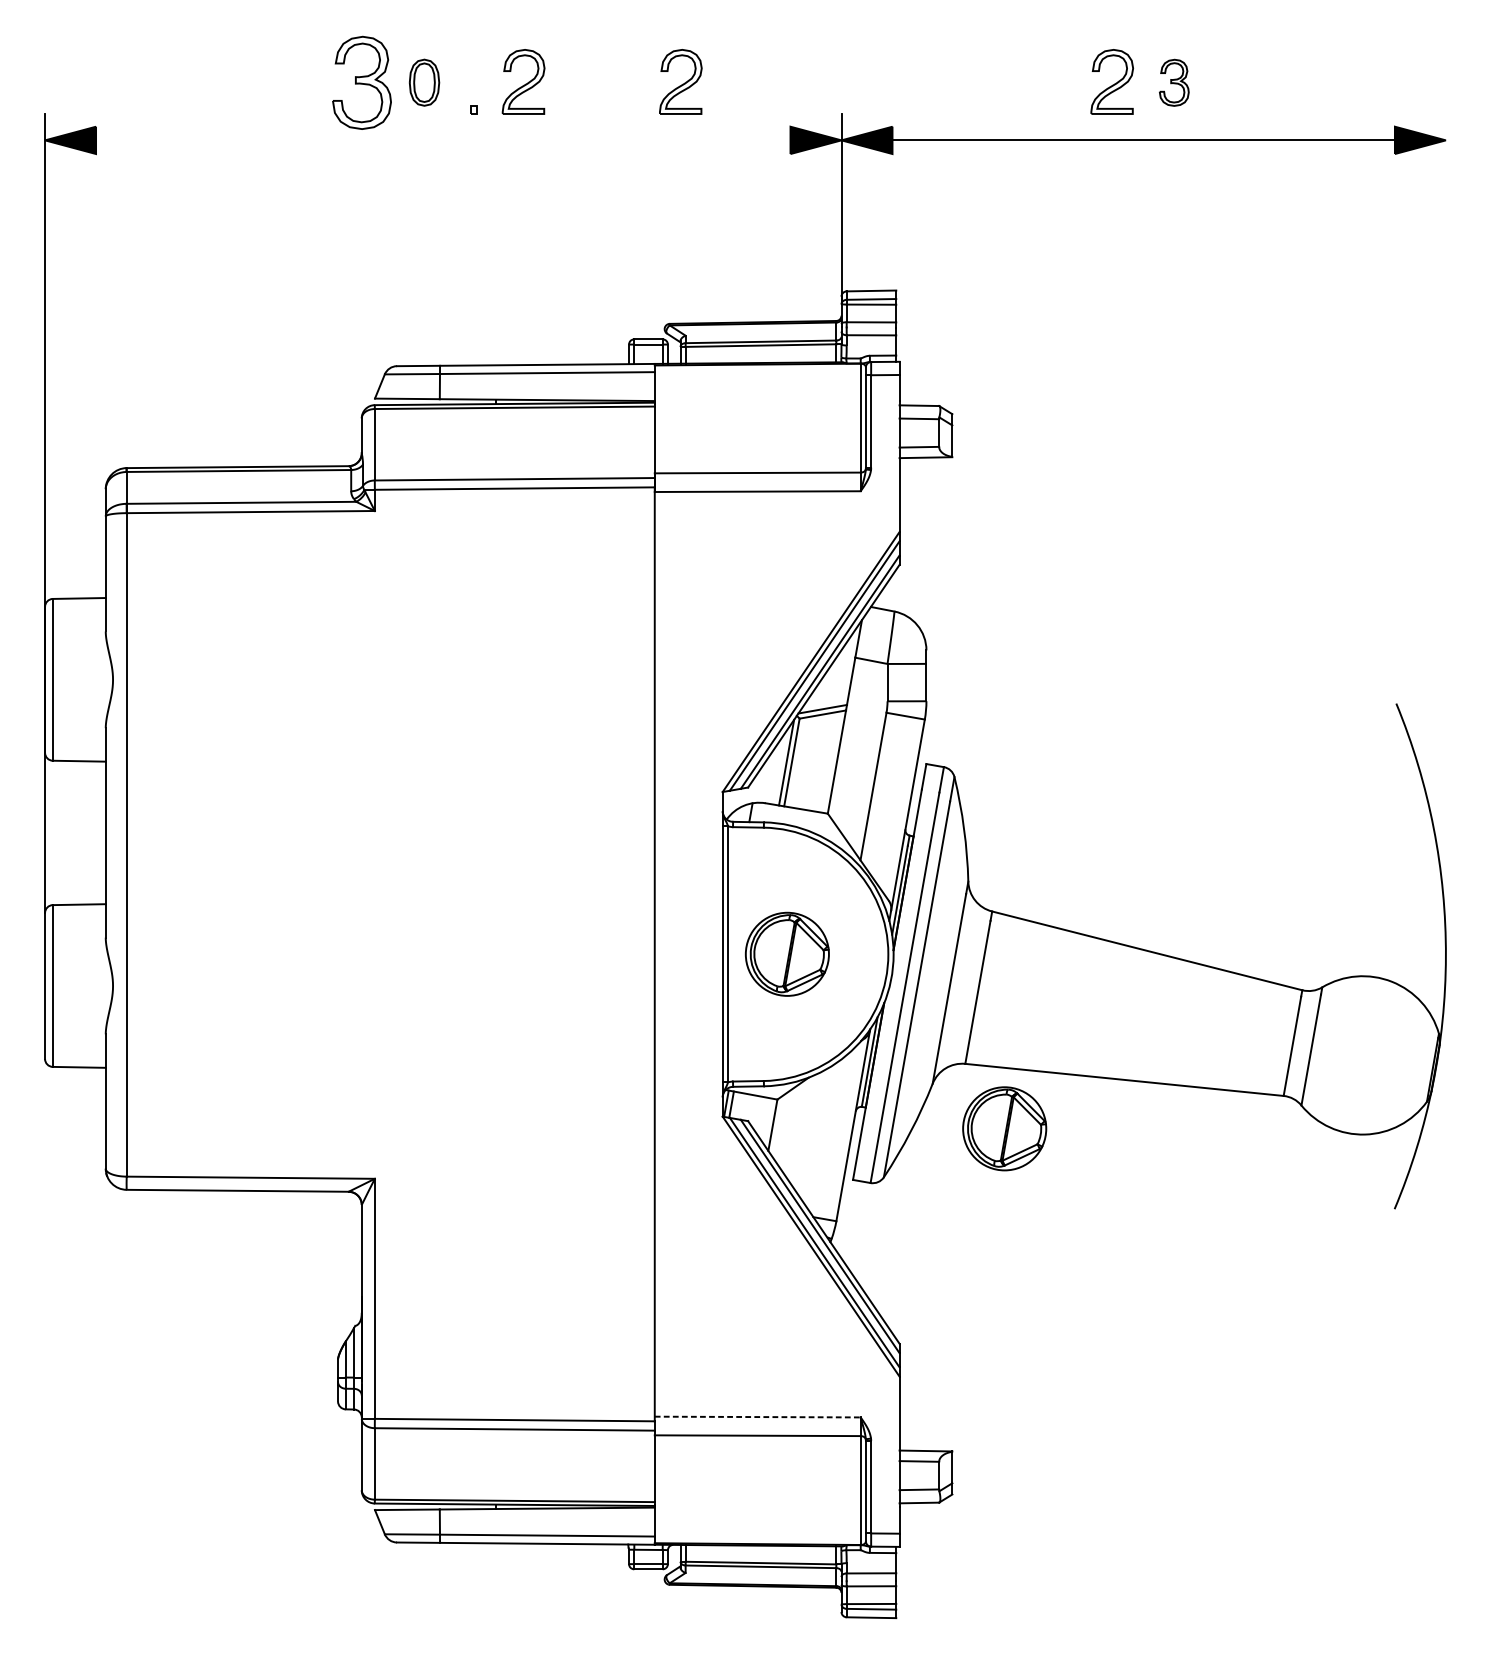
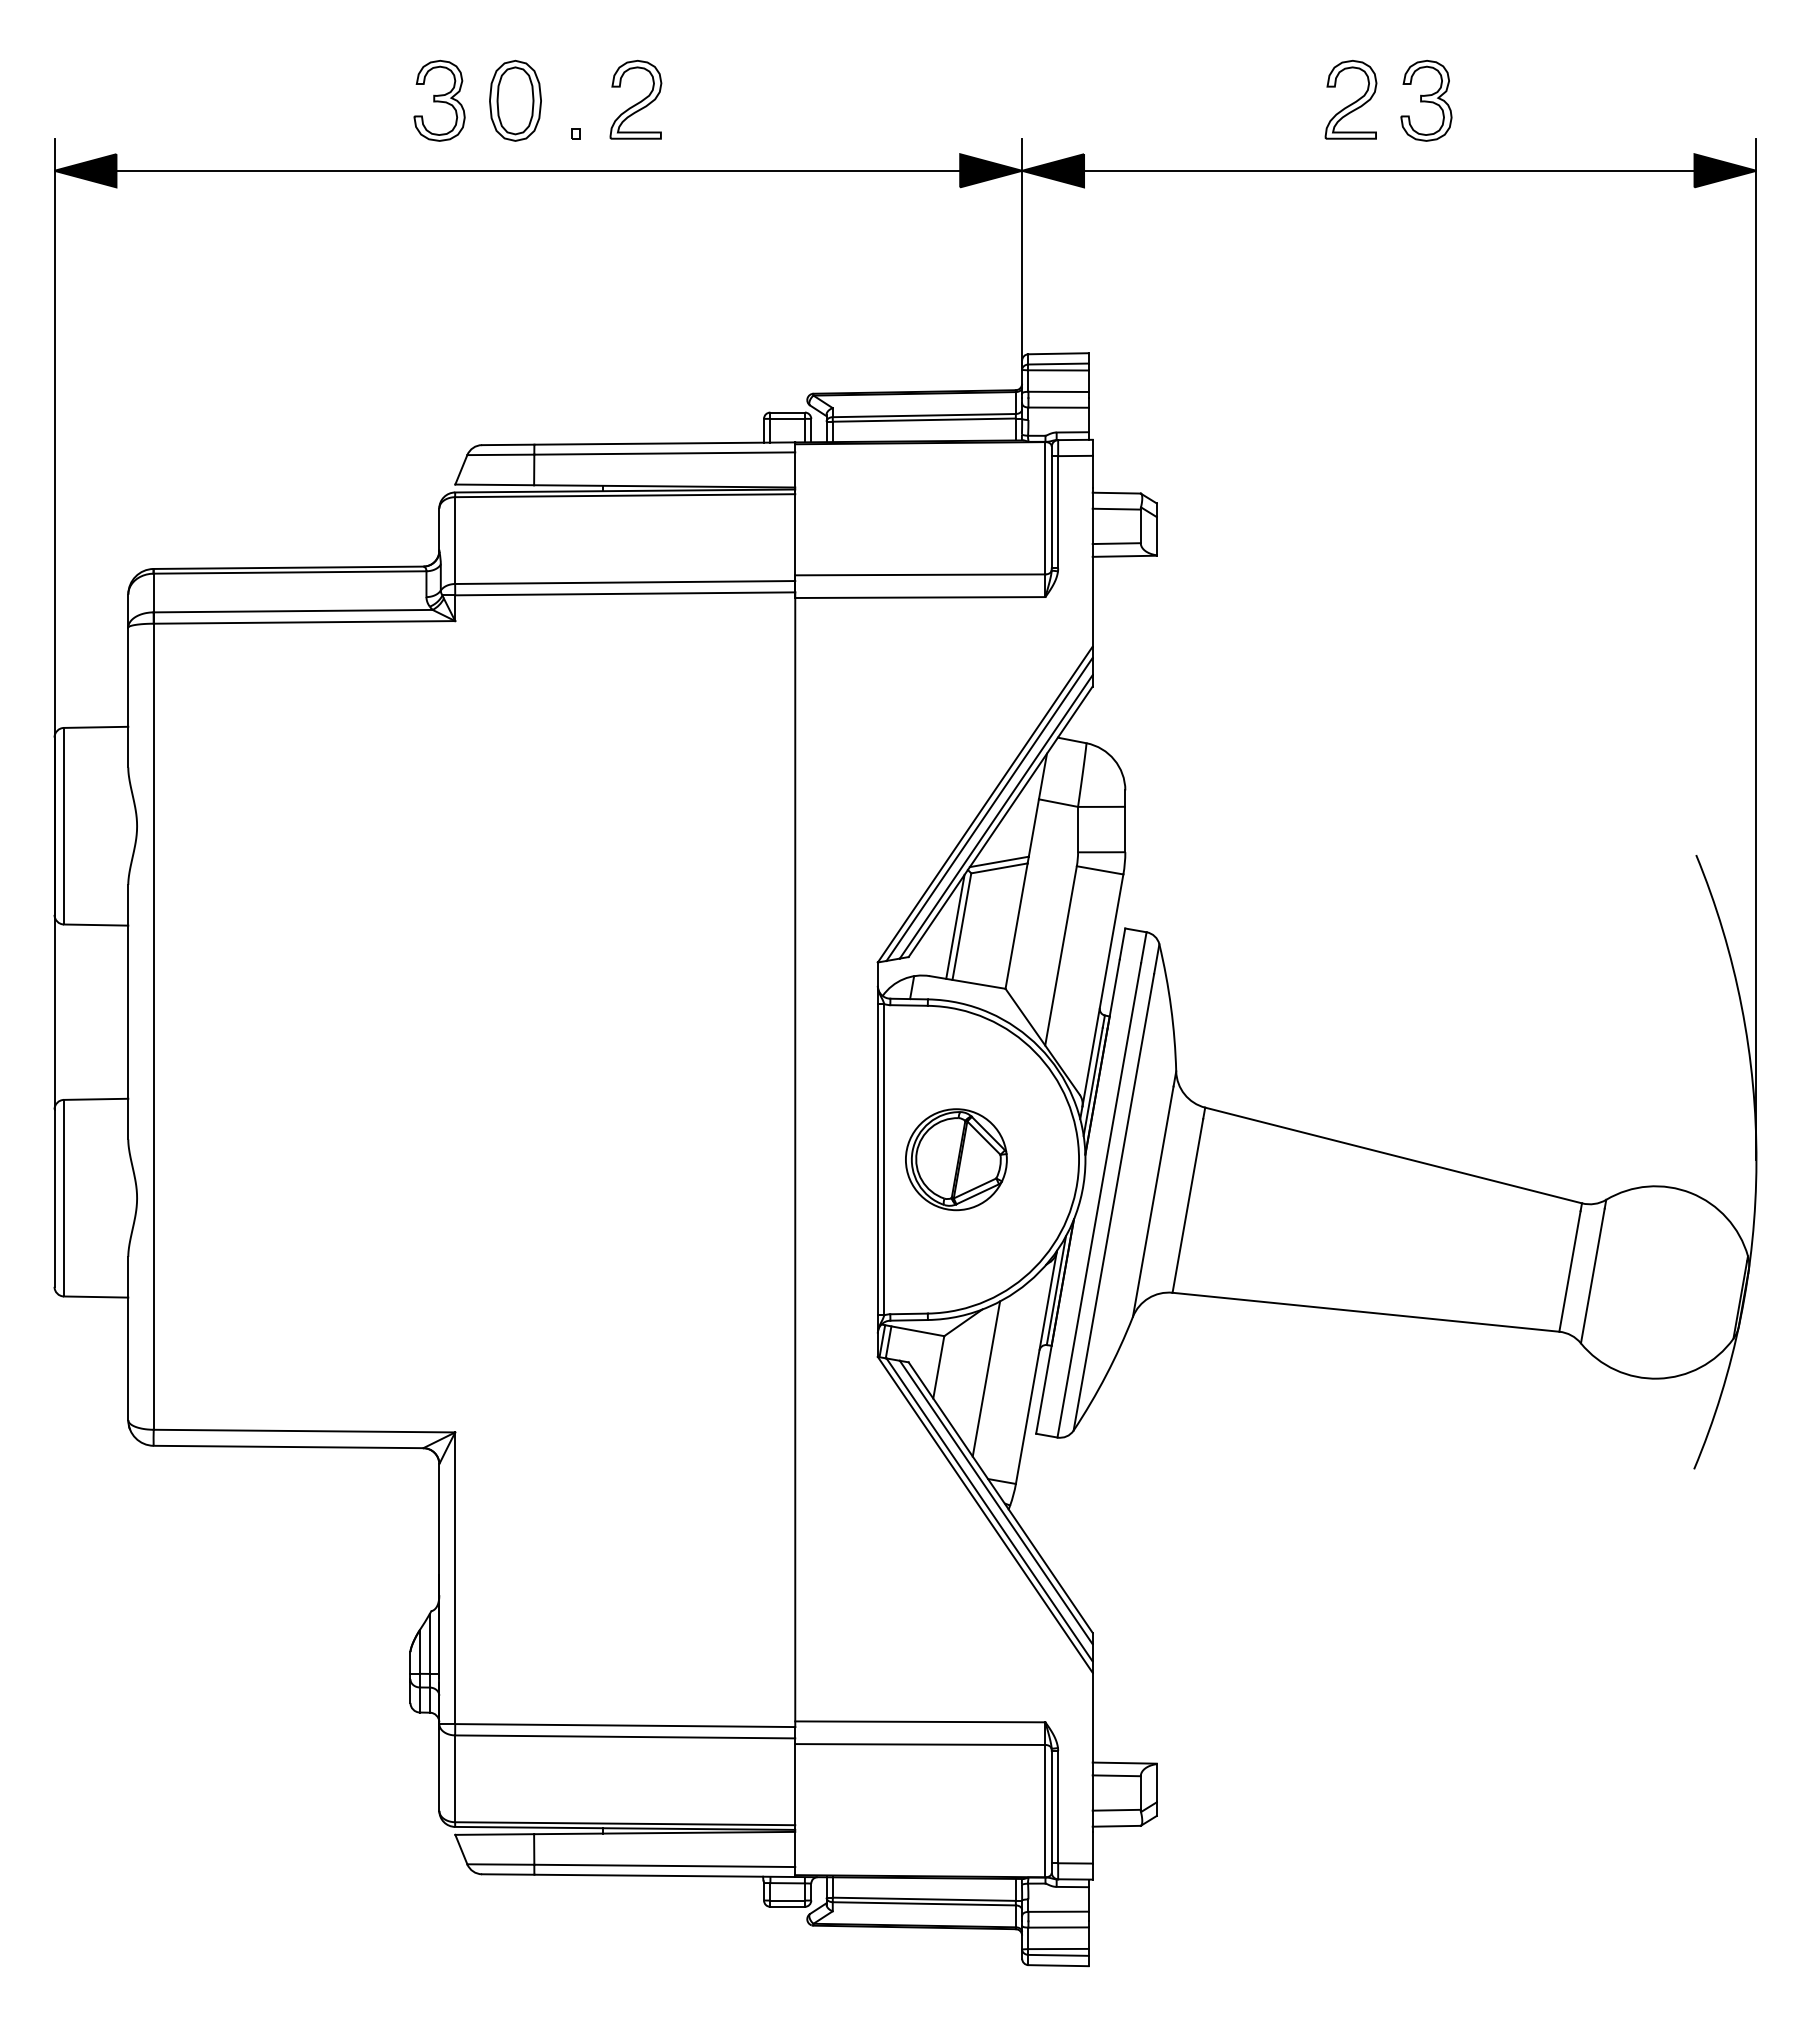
part: (680, 81) -> (826, 99), removed
part: (361, 82) -> (439, 100), size x0.71
part: (424, 82) -> (515, 100), size x1.43
part: (1174, 82) -> (1426, 100), size x1.43
line: (443, 140) -> (538, 170), added
line: (1445, 533) -> (1756, 648), added
part: (1004, 1128) -> (1220, 1371), removed
line: (812, 1134) -> (986, 1378), added
line: (757, 1416) -> (920, 1721), dashed -> solid

